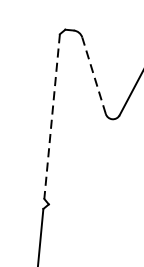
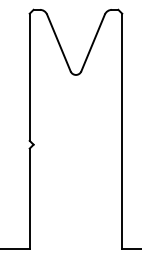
line: (93, 76) -> (58, 43), dashed -> solid
line: (51, 116) -> (29, 77), dashed -> solid

